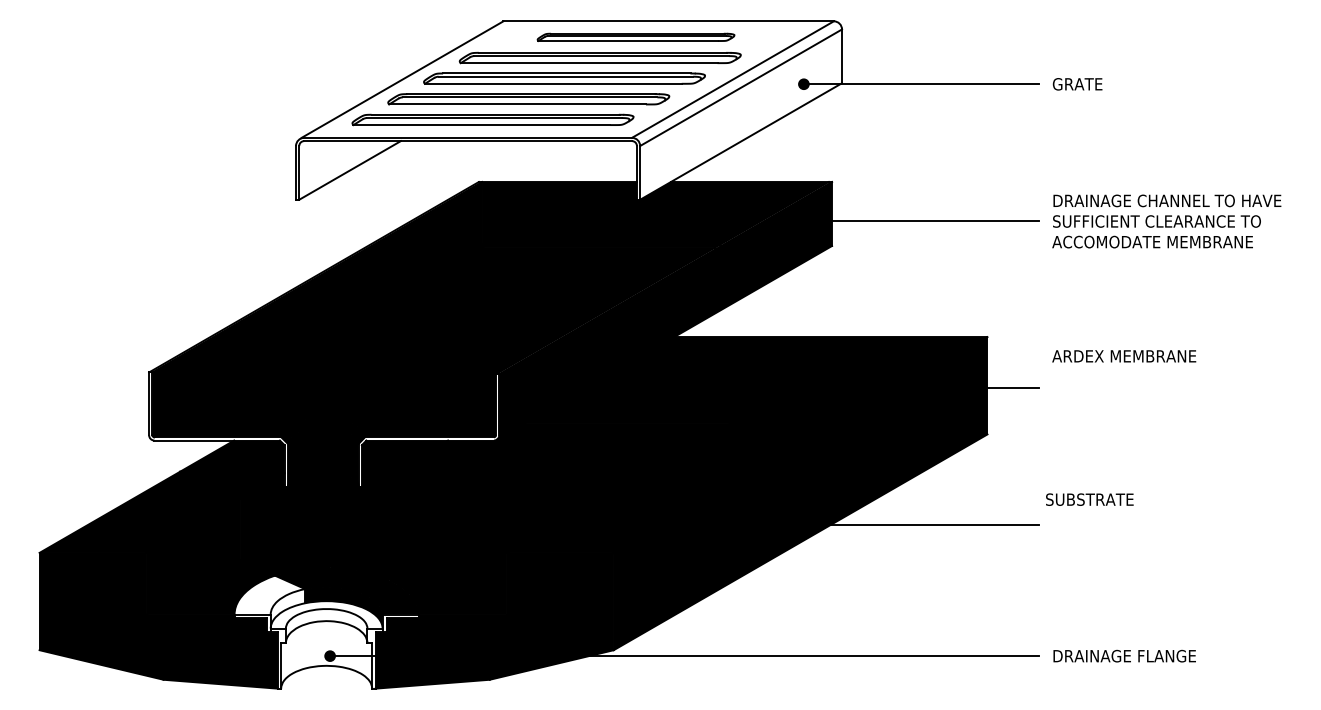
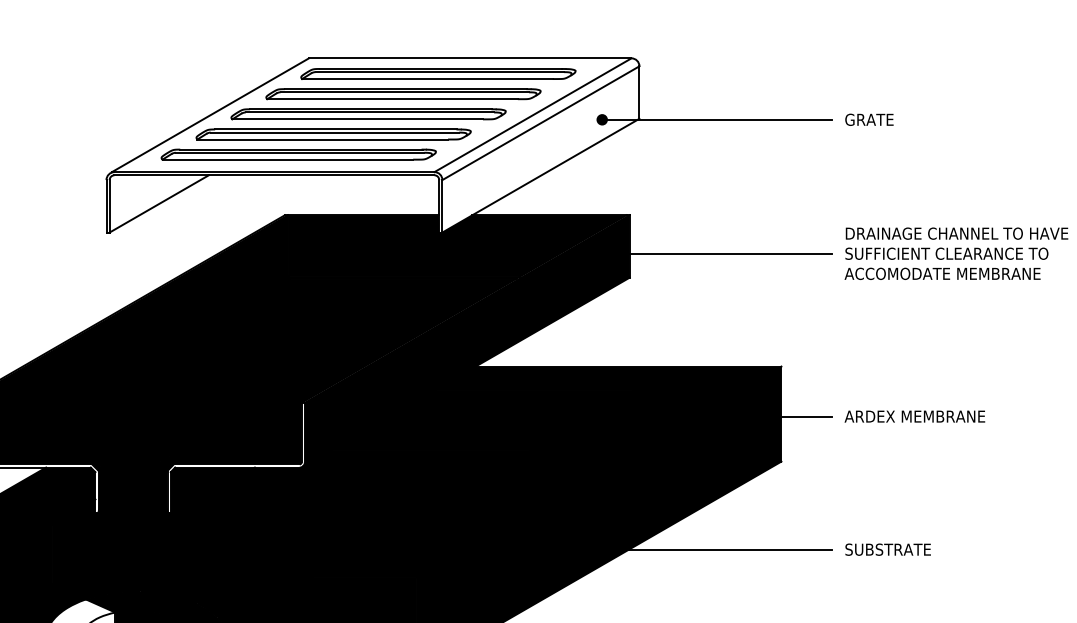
part: (635, 37) -> (437, 74), size x1.43
text: (1124, 356) -> (915, 416), moved
text: (1089, 499) -> (887, 549), moved

